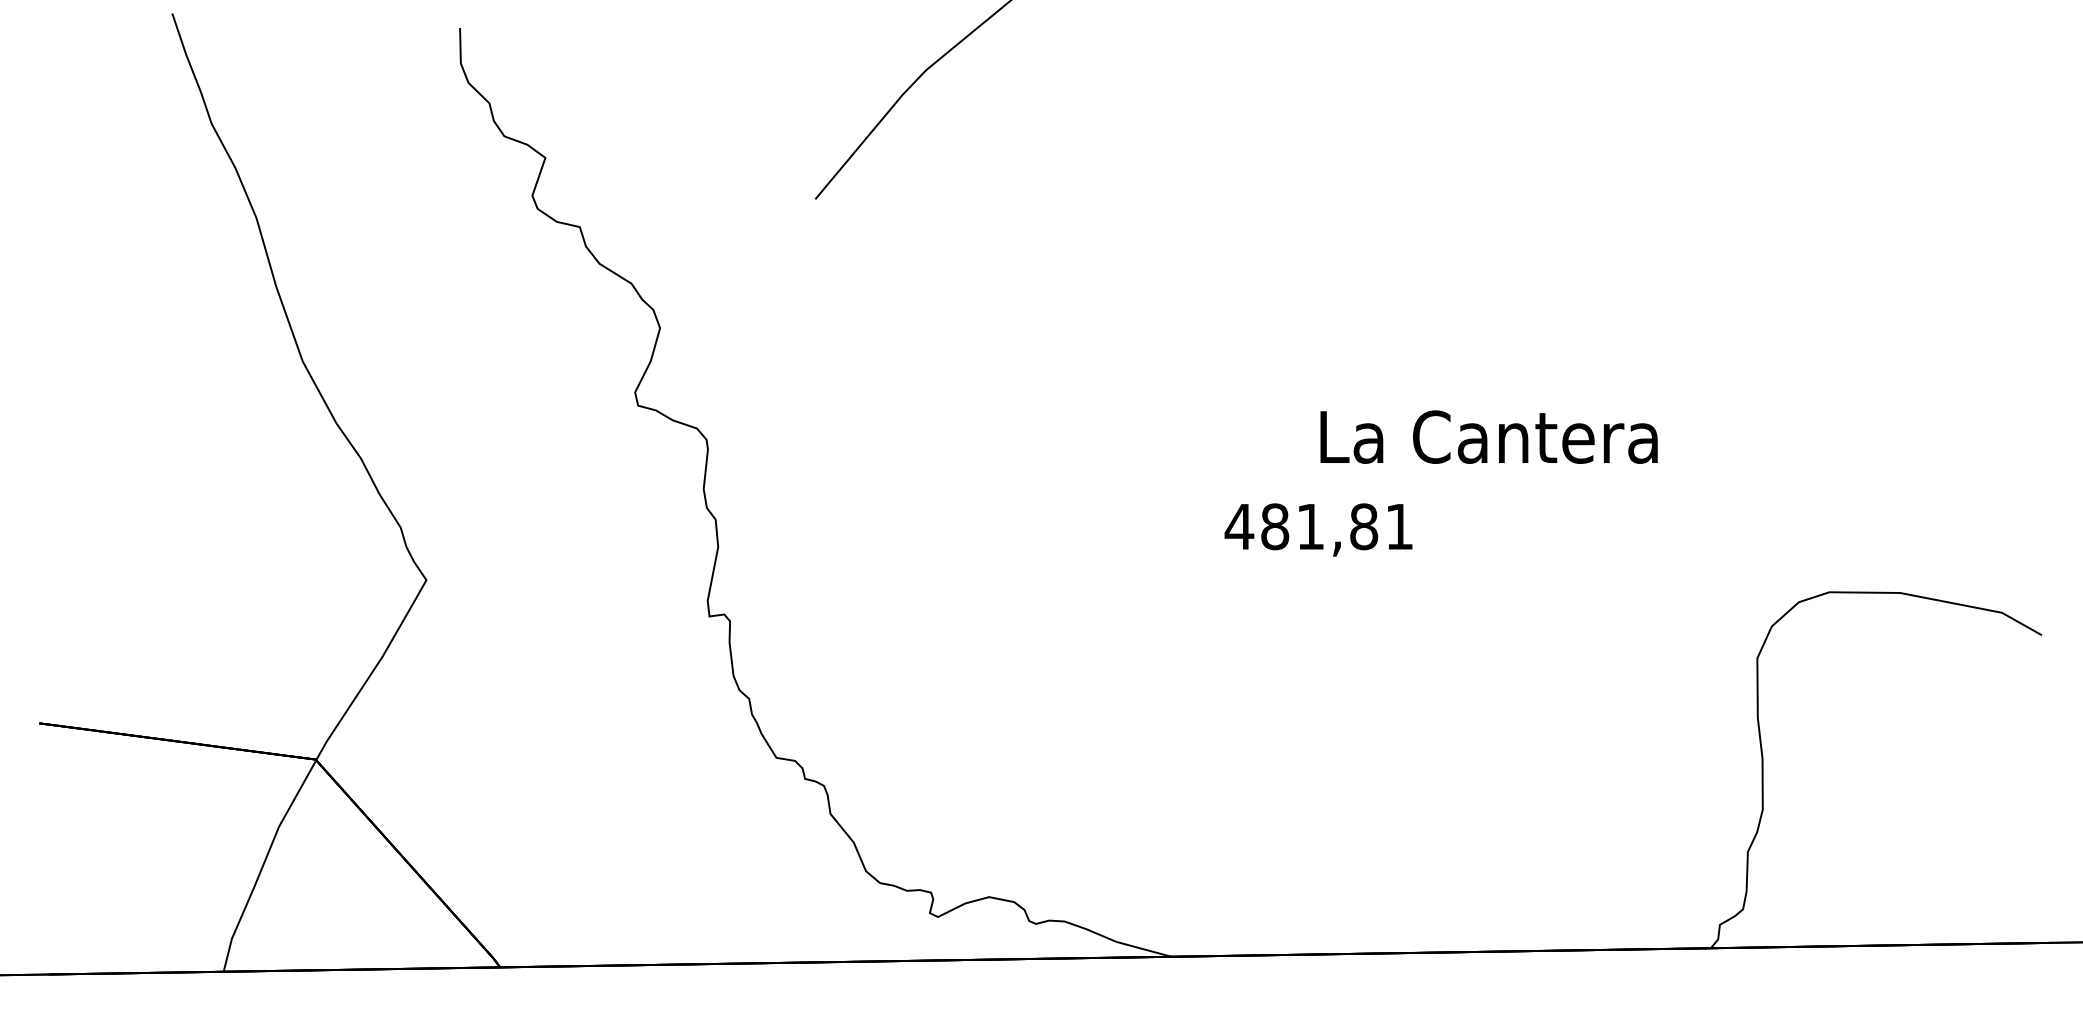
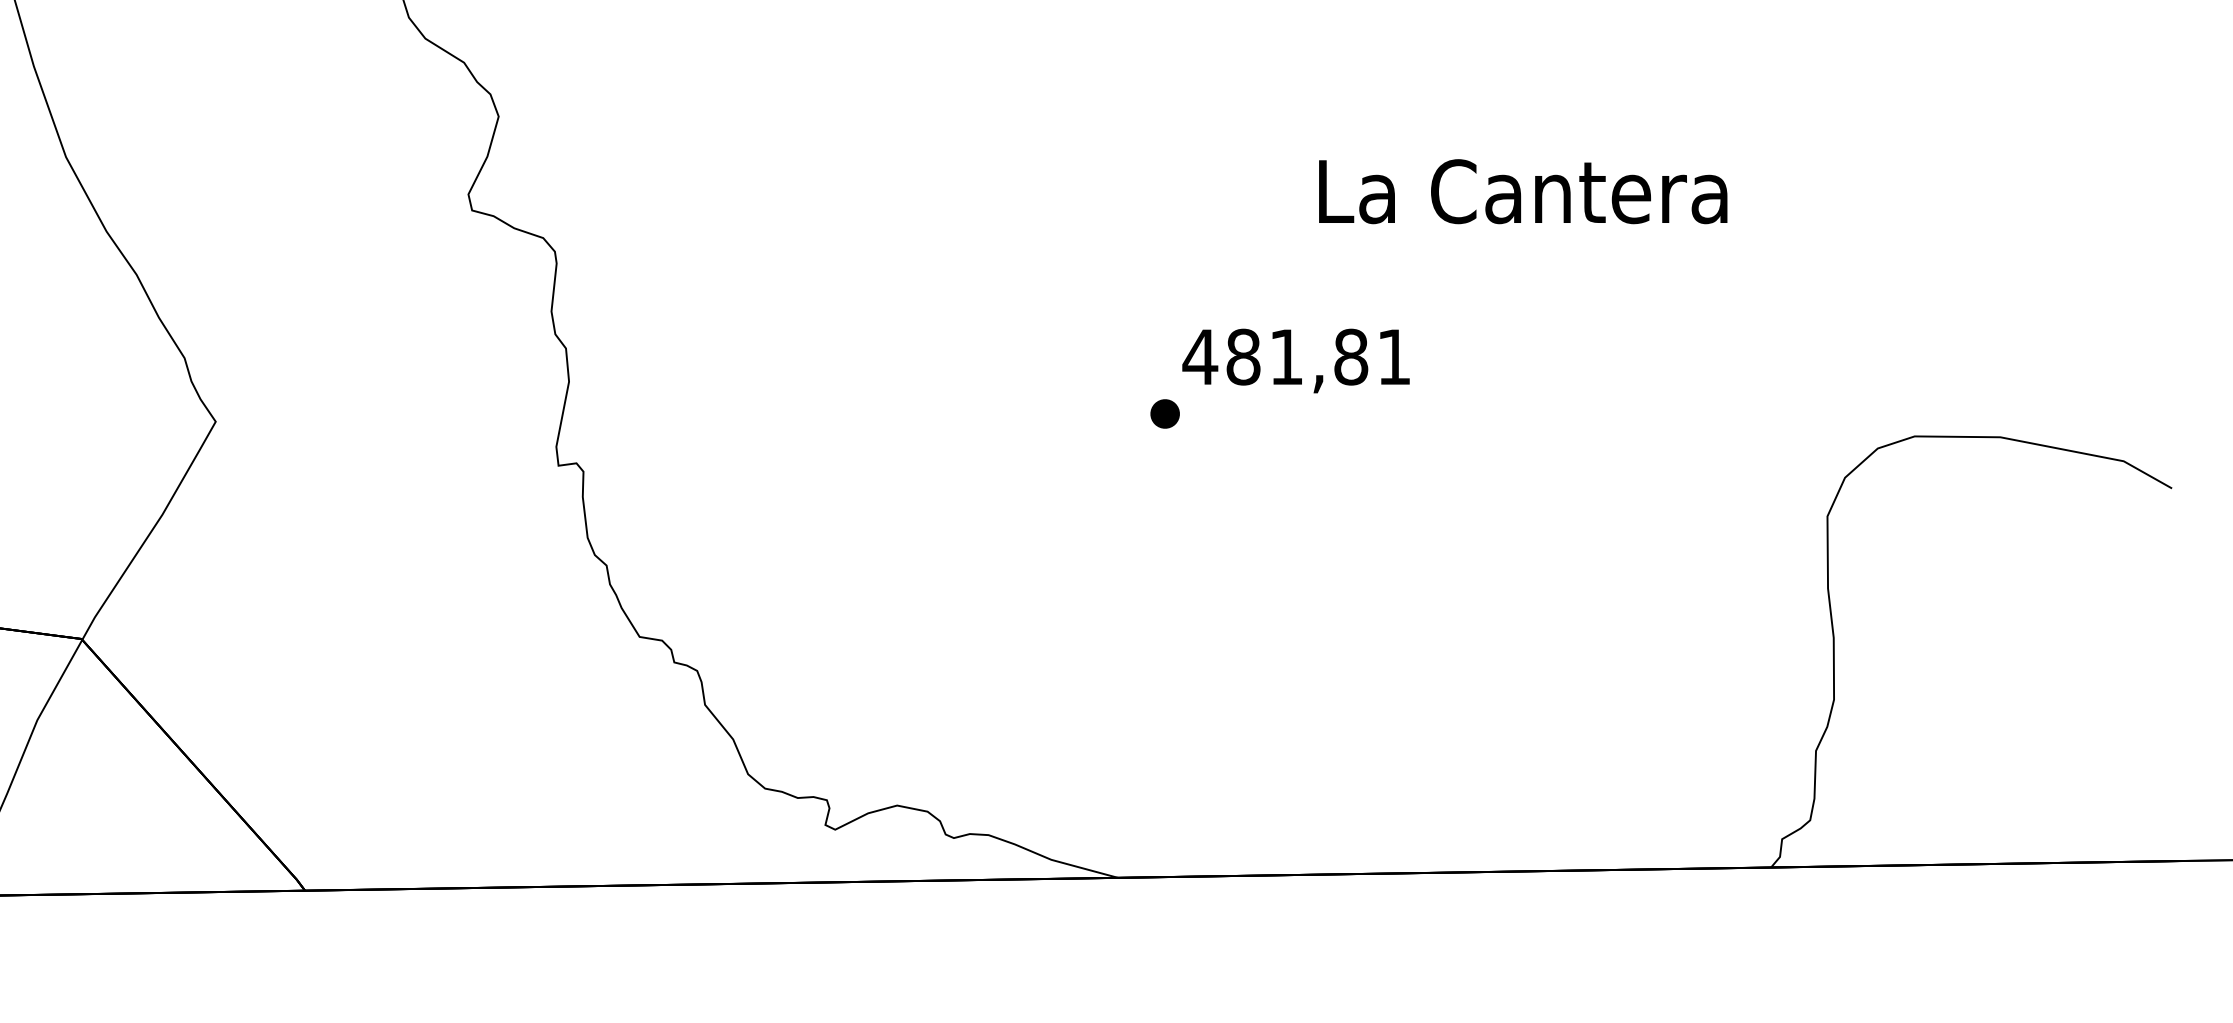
text: (1488, 436) -> (1522, 190), moved
part: (1210, 573) -> (1165, 413), added

